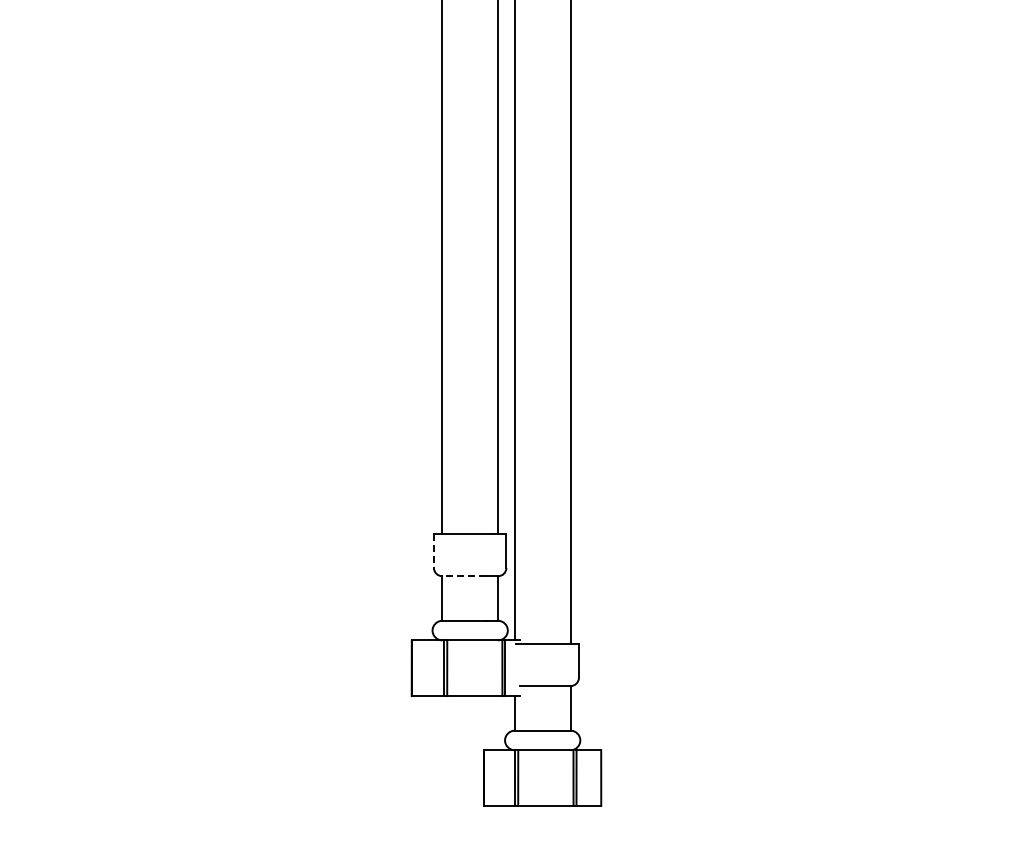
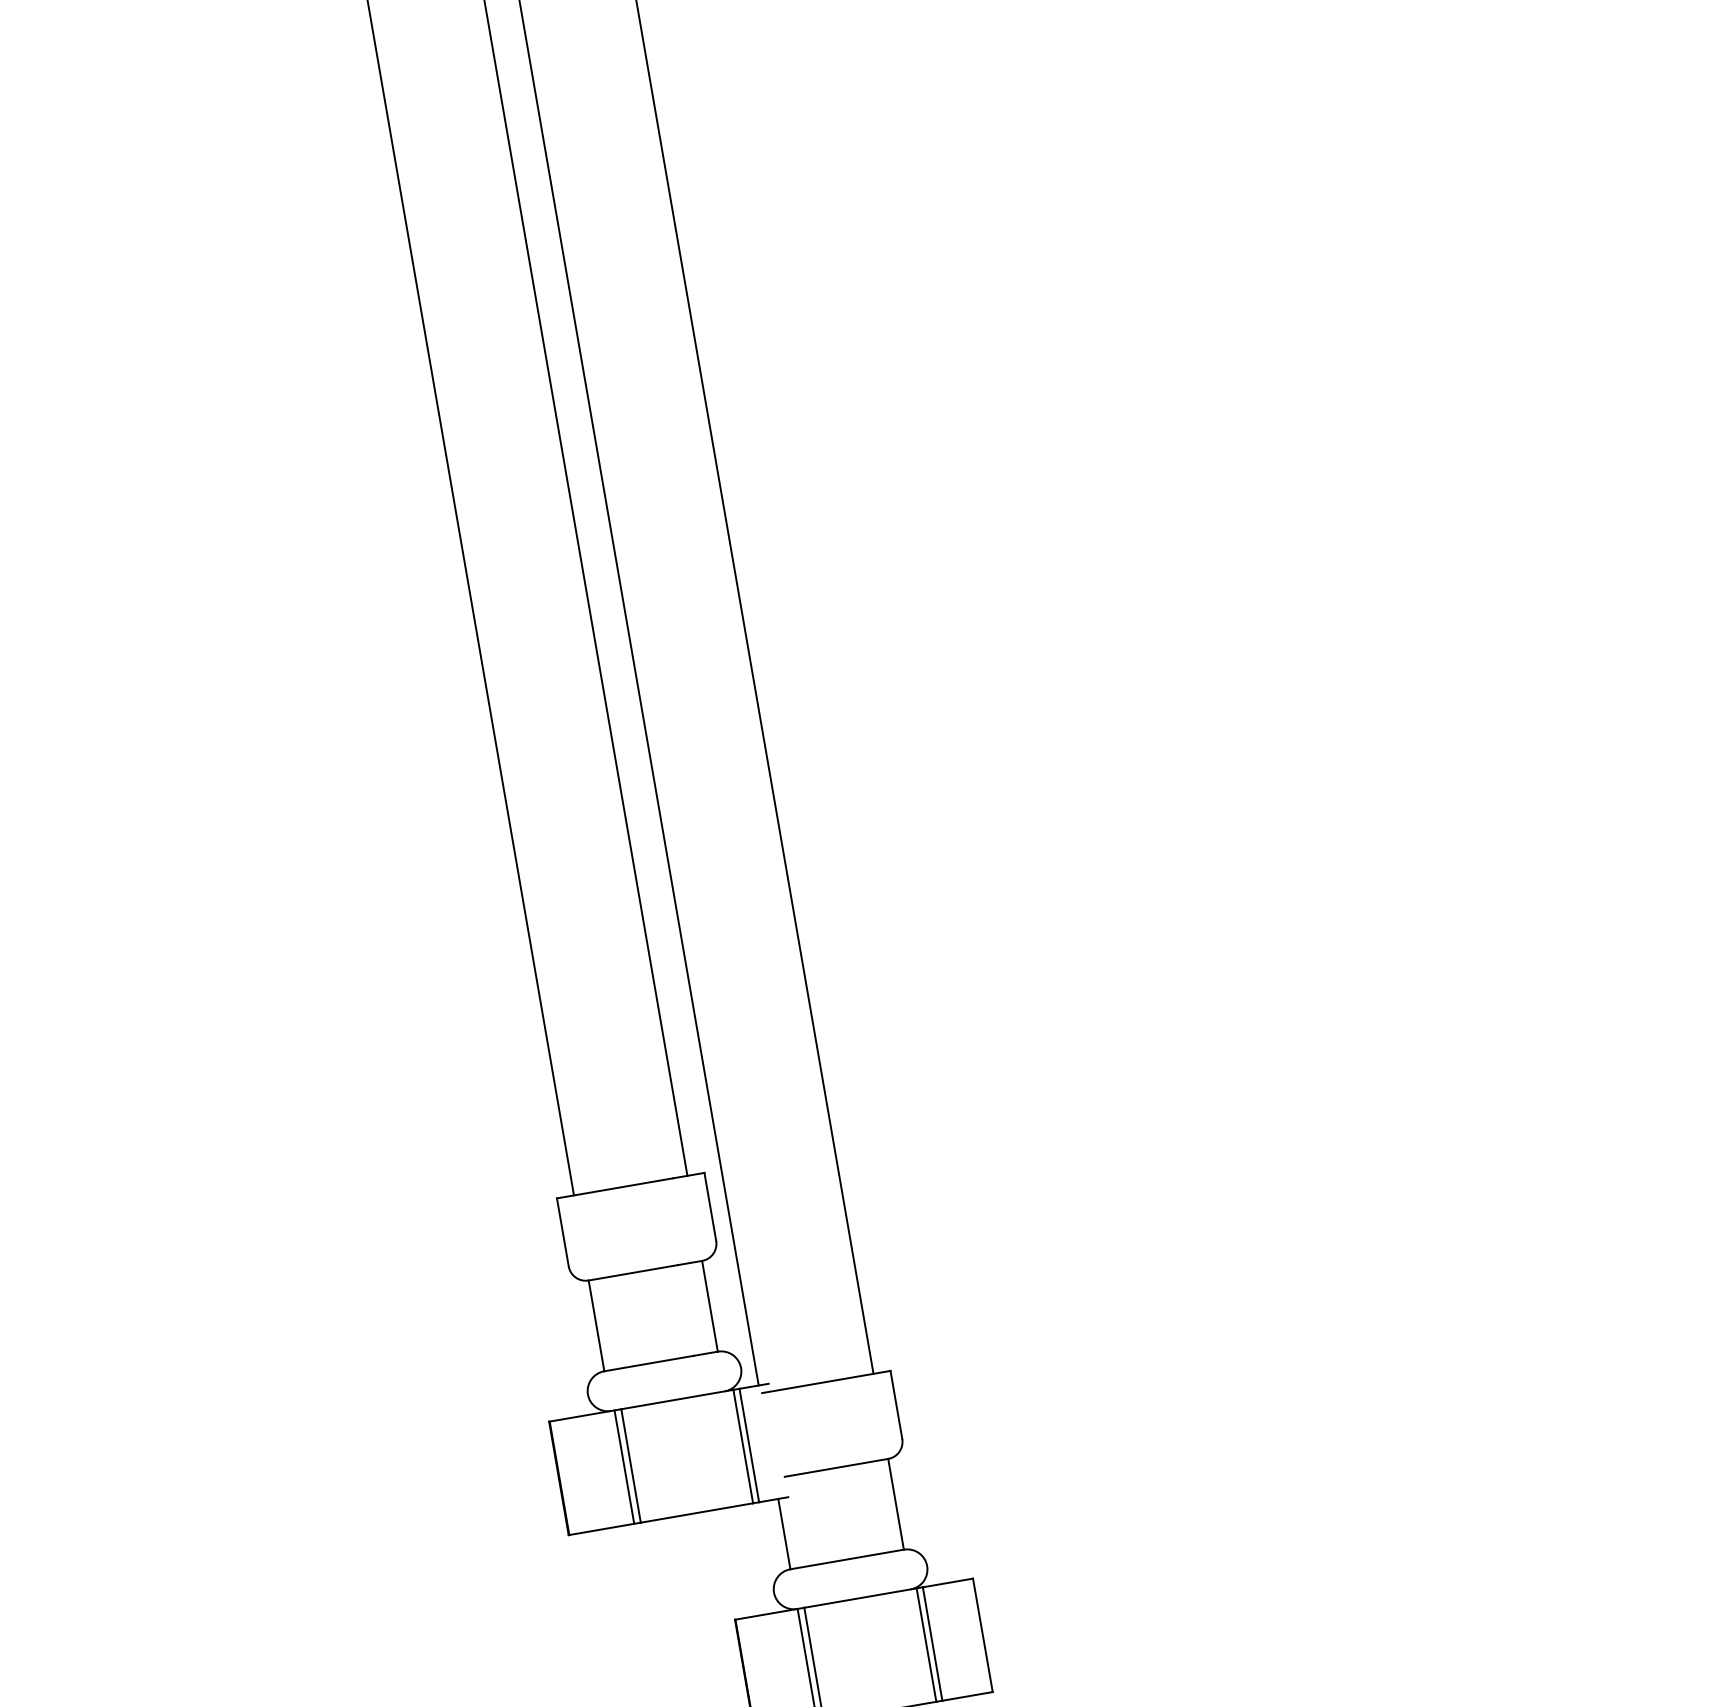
line: (433, 551) -> (562, 1233), dashed -> solid
line: (464, 576) -> (633, 1273), dashed -> solid

